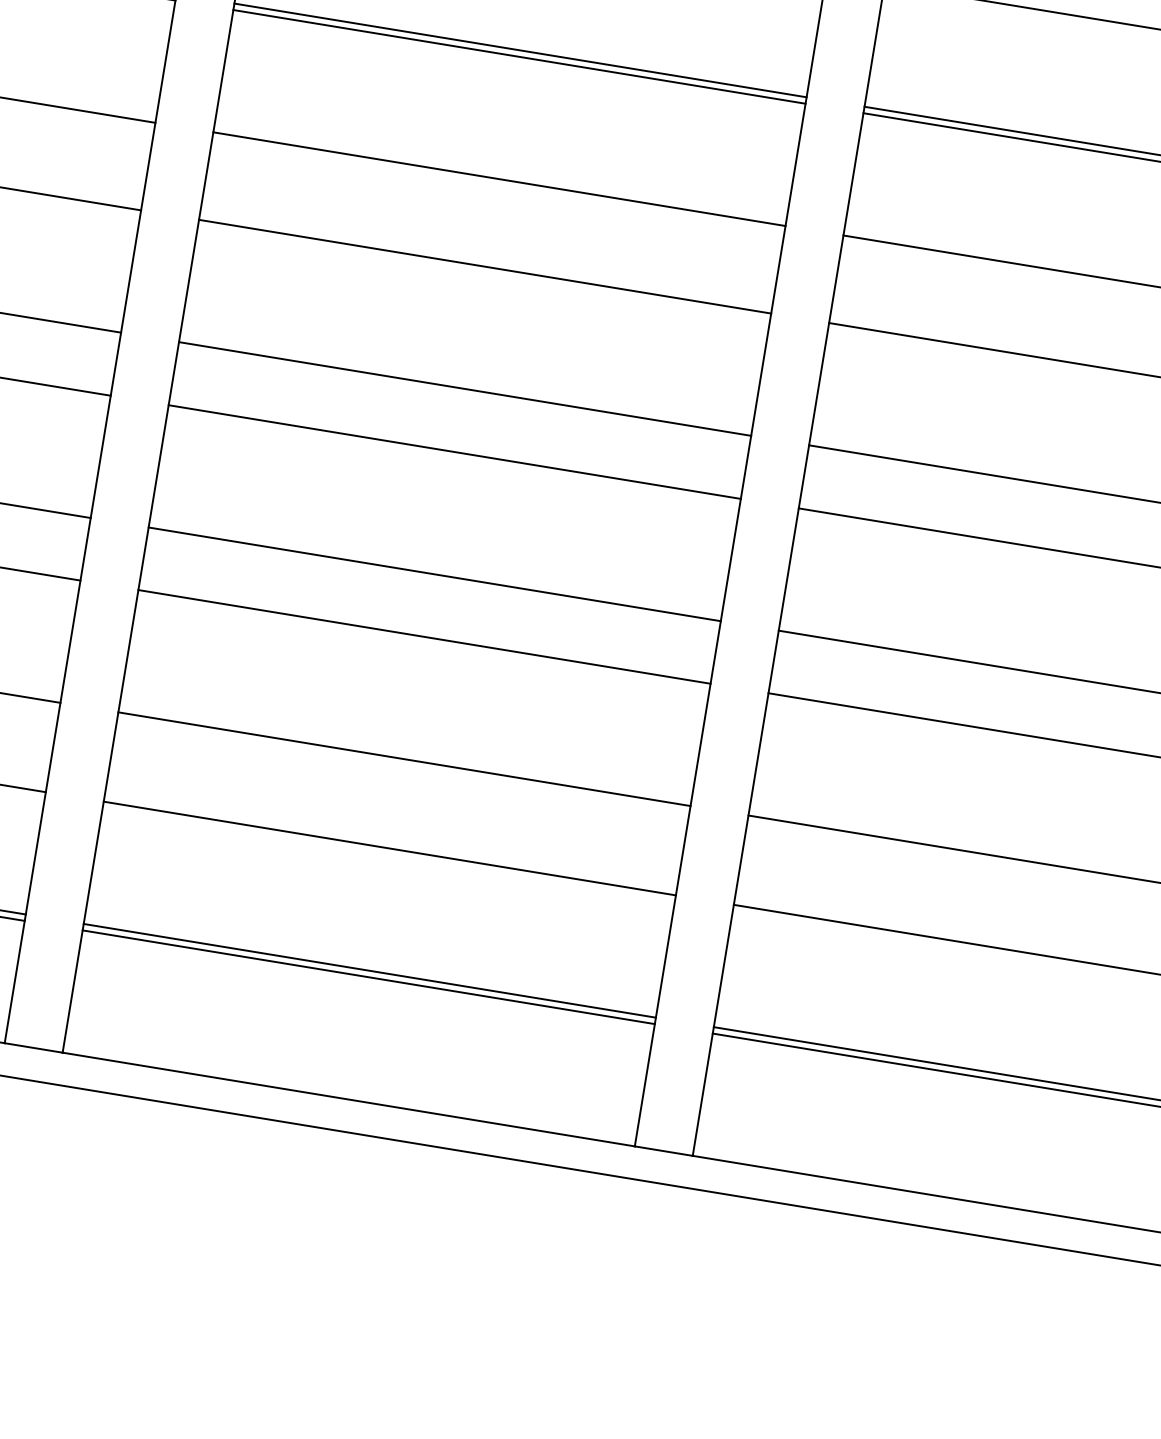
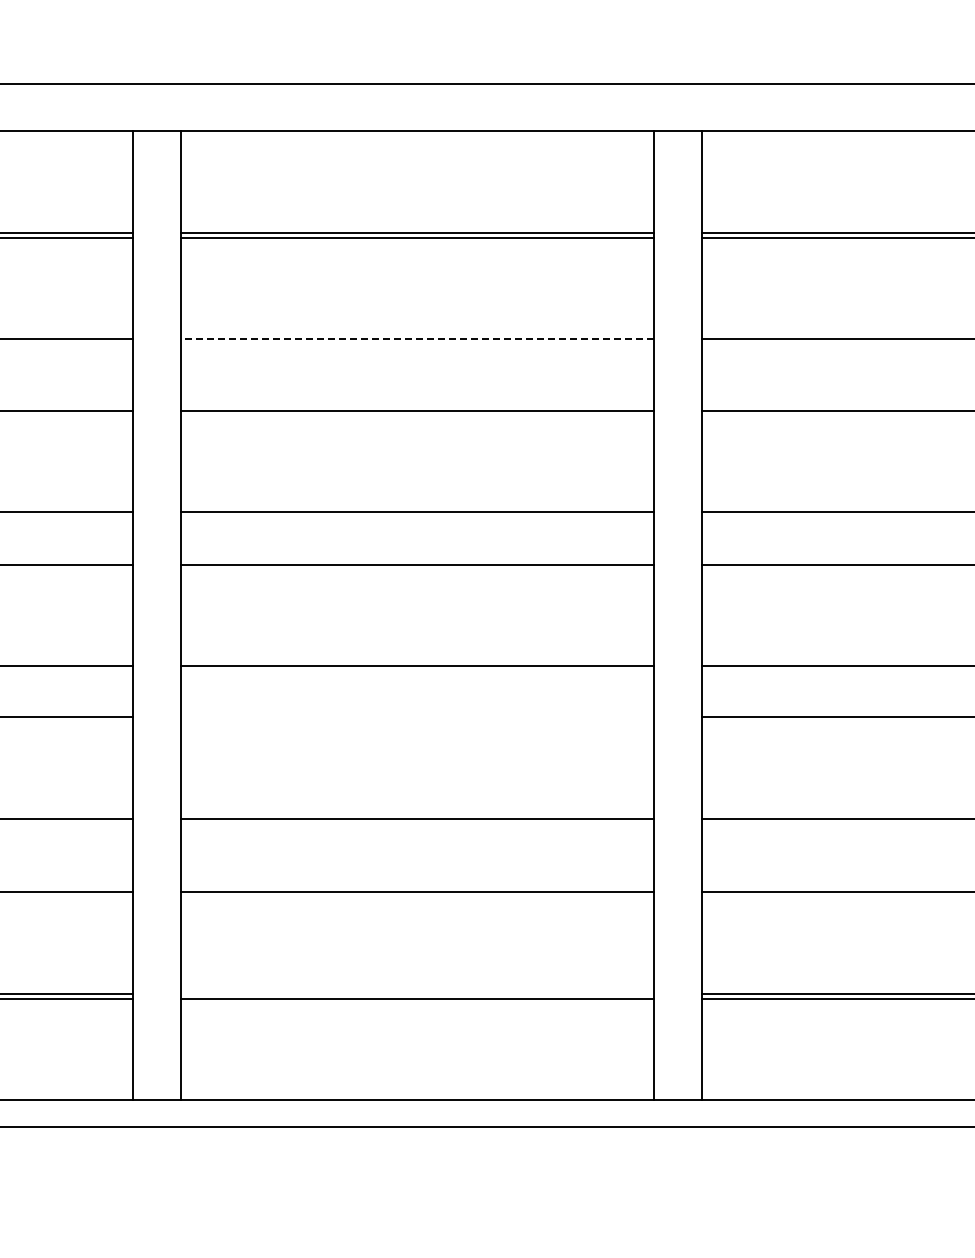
line: (499, 178) -> (417, 338), solid -> dashed
line: (424, 636) -> (417, 717), removed
line: (369, 970) -> (417, 993), removed

